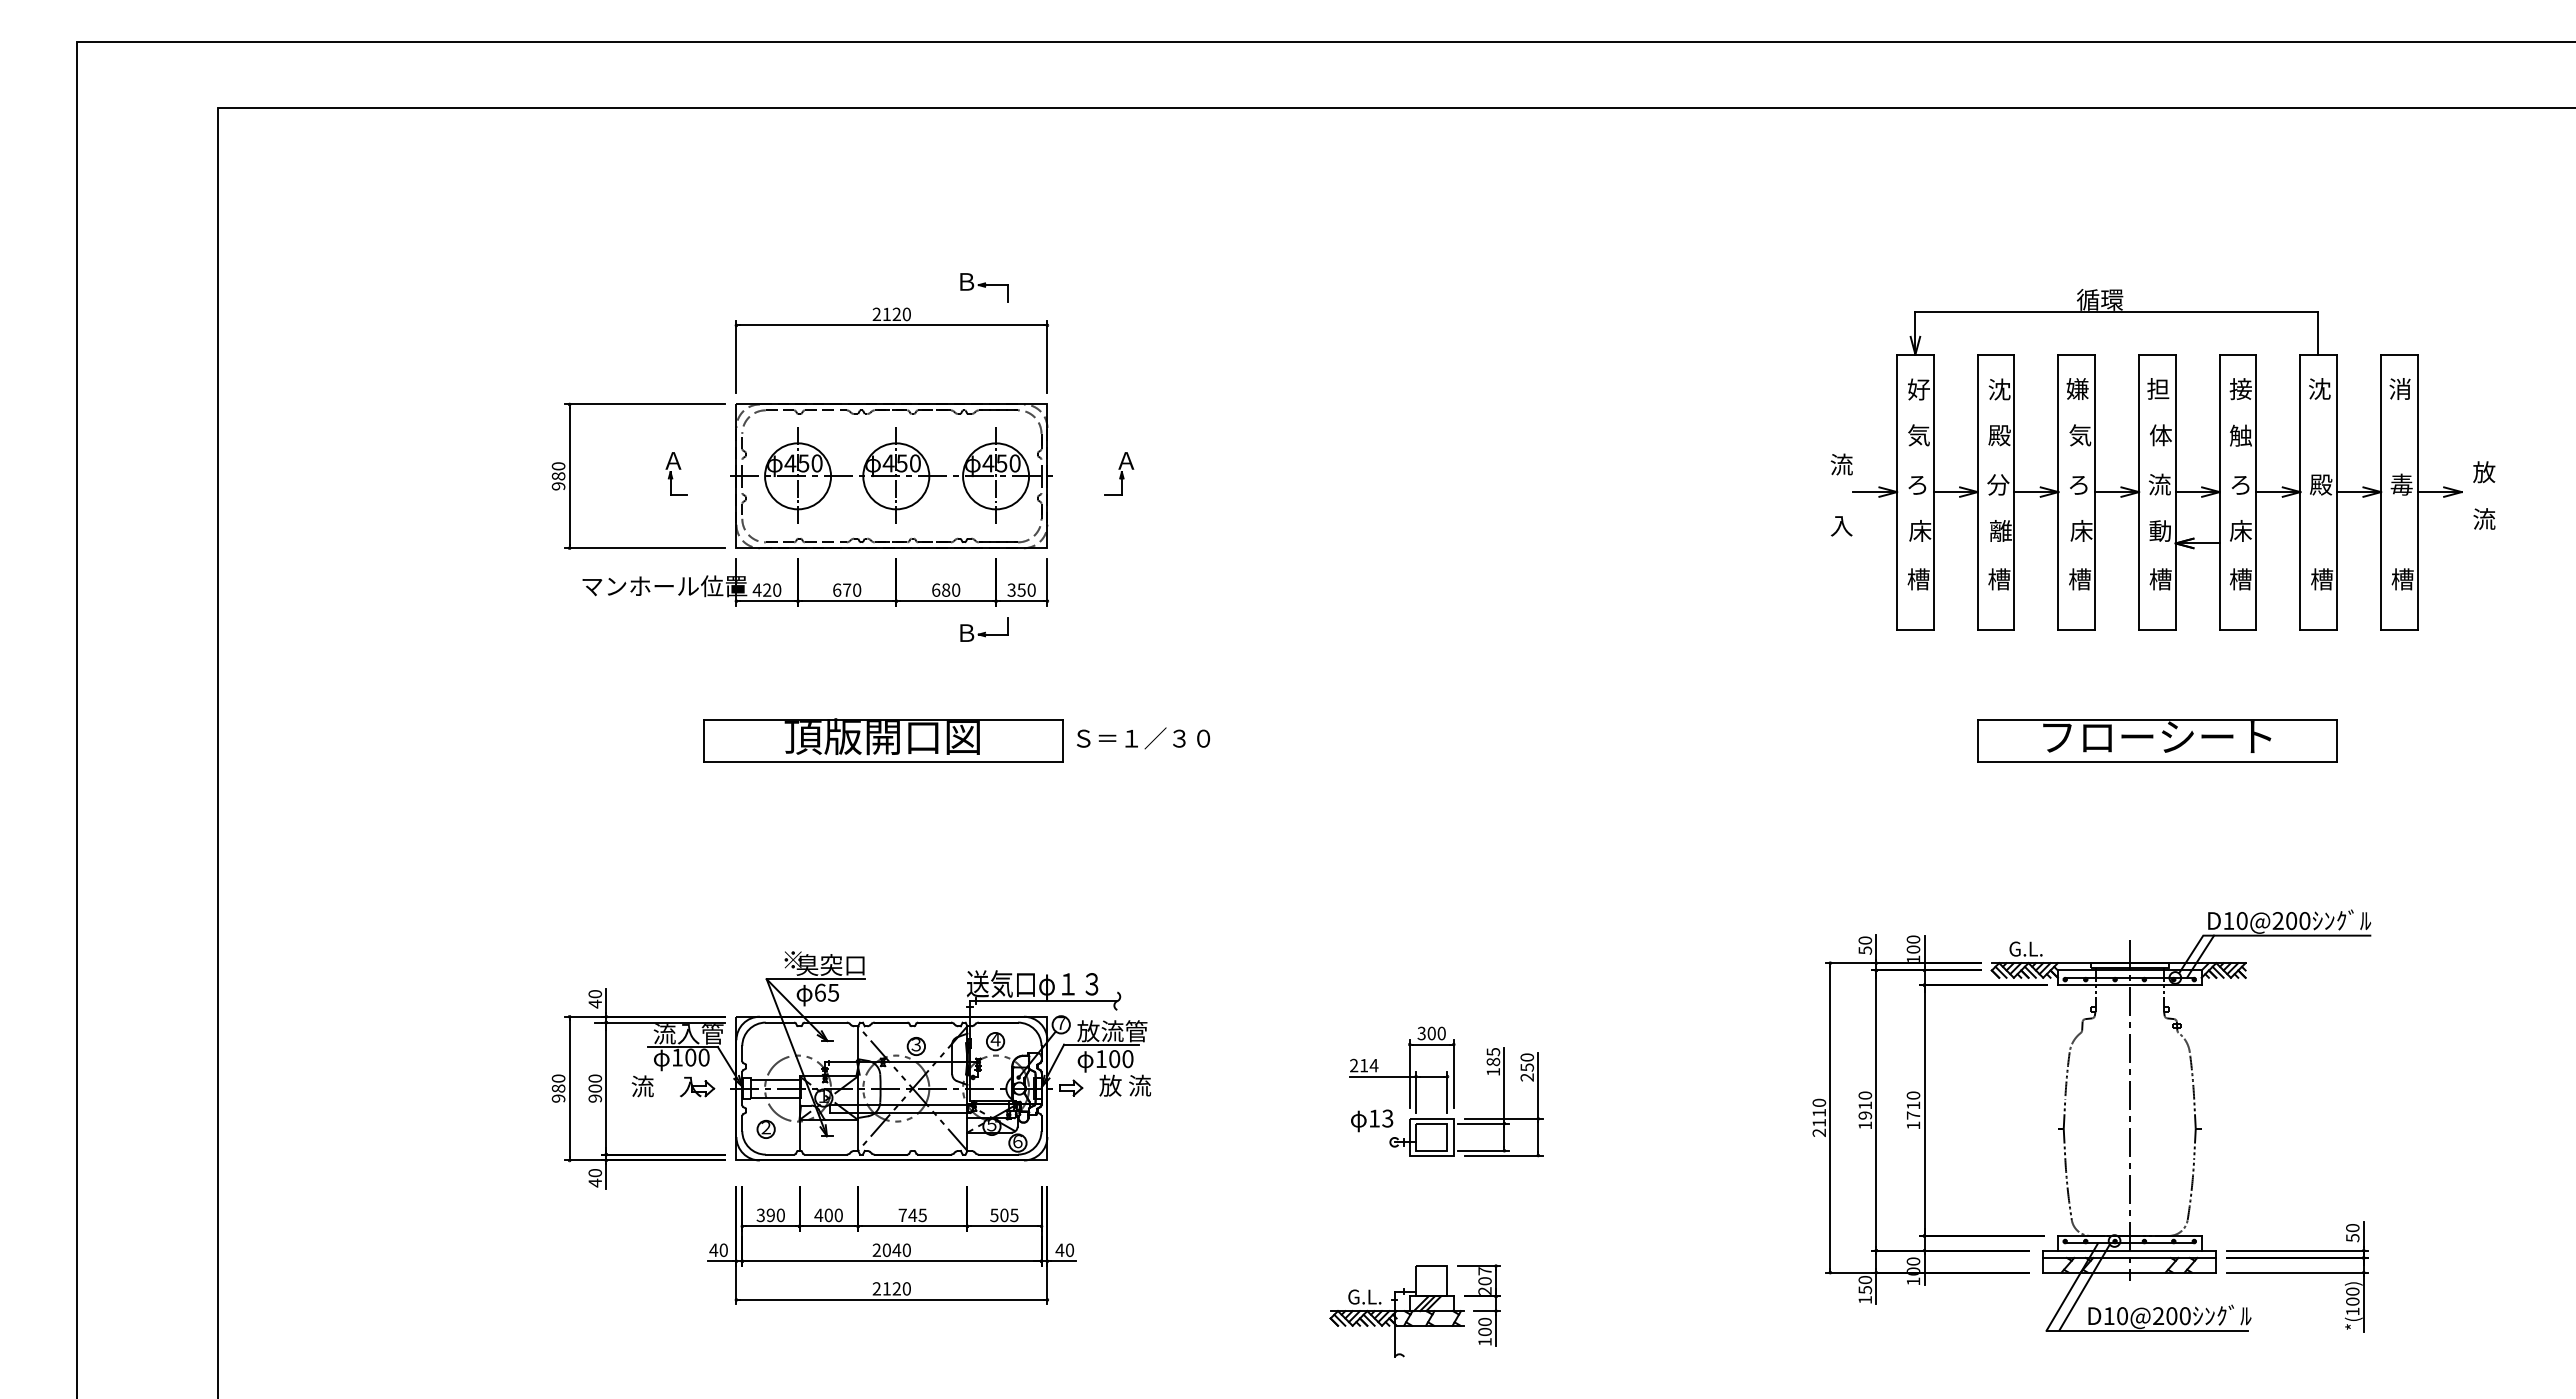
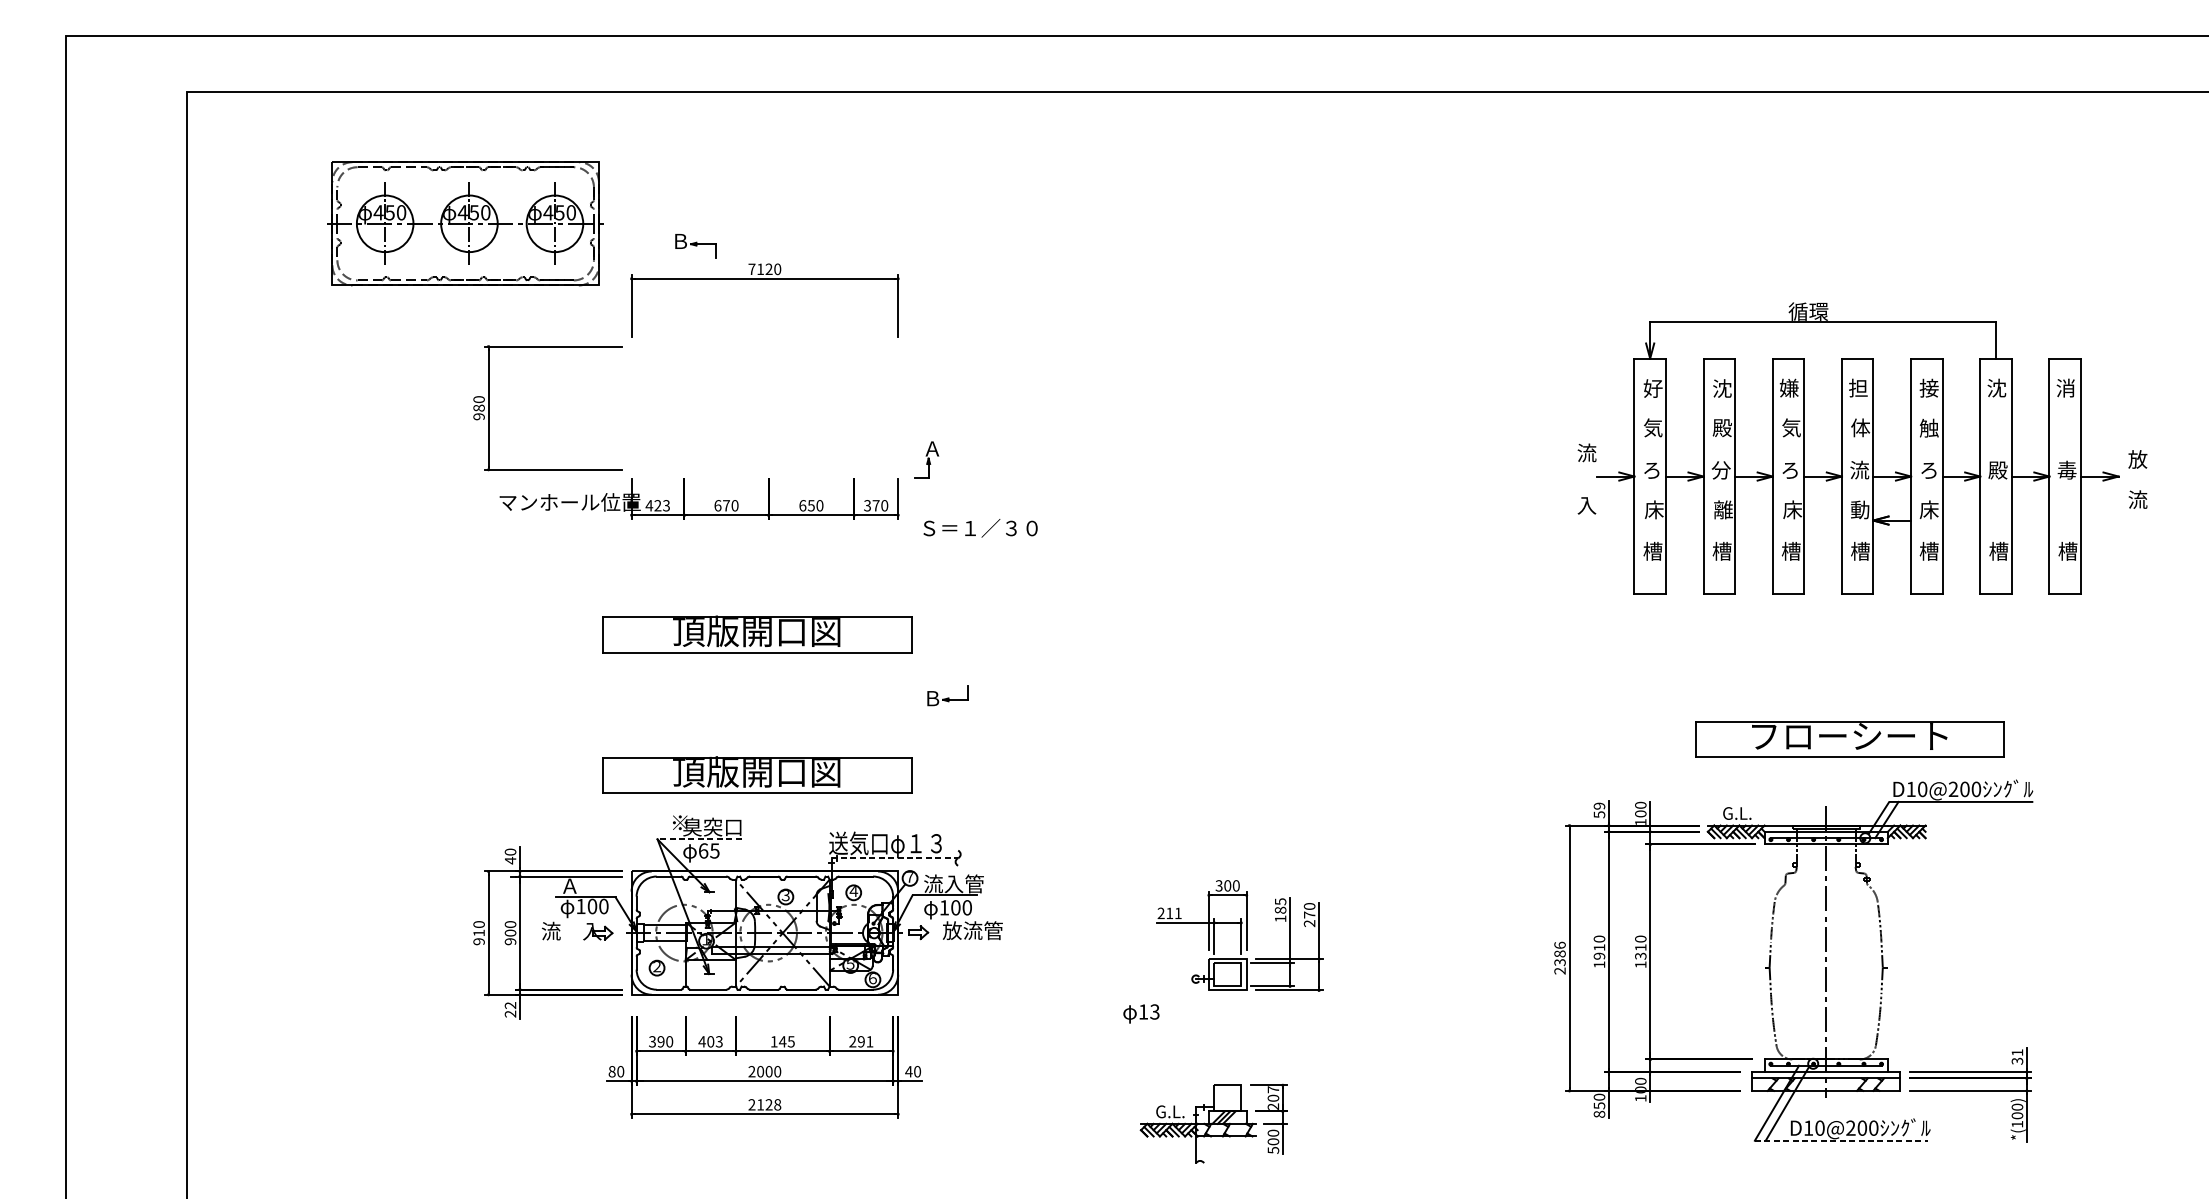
part: (984, 287) -> (695, 246), moved
text: (876, 313) -> (751, 268), 2120 -> 7120
part: (2162, 459) -> (1862, 448), moved
part: (676, 473) -> (580, 405), removed
part: (1119, 473) -> (926, 459), moved
part: (891, 476) -> (465, 223), moved
text: (777, 589) -> (666, 505), 420 -> 423
text: (945, 589) -> (810, 505), 680 -> 650
text: (1021, 589) -> (876, 505), 350 -> 370
part: (984, 629) -> (948, 695), moved
text: (1143, 738) -> (980, 528), moved
part: (2157, 740) -> (1850, 739), moved
part: (883, 904) -> (757, 775), added
text: (1864, 940) -> (1598, 806), 50 -> 59
line: (815, 979) -> (699, 839), solid -> dashed
line: (1043, 1001) -> (894, 858), solid -> dashed
text: (1100, 1031) -> (943, 884), 放流管 -> 流入管
text: (688, 1034) -> (590, 886), 流入管 -> Ａ
text: (1373, 1065) -> (1177, 913), 214 -> 211
text: (1527, 1067) -> (1309, 915), 250 -> 270
text: (1146, 1085) -> (983, 930), 放 流 -> 放流管
text: (558, 1088) -> (479, 933), 980 -> 910
text: (1819, 1112) -> (1560, 953), 2110 -> 2386
text: (1913, 1115) -> (1640, 956), 1710 -> 1310
text: (1372, 1120) -> (1141, 1013), moved
text: (595, 1178) -> (510, 1010), 40 -> 22
text: (902, 1214) -> (773, 1041), 745 -> 145
text: (838, 1215) -> (719, 1041), 400 -> 403
text: (1004, 1215) -> (861, 1041), 505 -> 291
text: (2352, 1232) -> (2017, 1056), 50 -> 31
text: (896, 1249) -> (768, 1071), 2040 -> 2000
text: (713, 1250) -> (611, 1071), 40 -> 80
text: (906, 1288) -> (777, 1104), 2120 -> 2128
text: (1865, 1299) -> (1599, 1113), 150 -> 850
line: (2147, 1330) -> (1841, 1140), solid -> dashed
text: (1484, 1342) -> (1272, 1150), 100 -> 500

